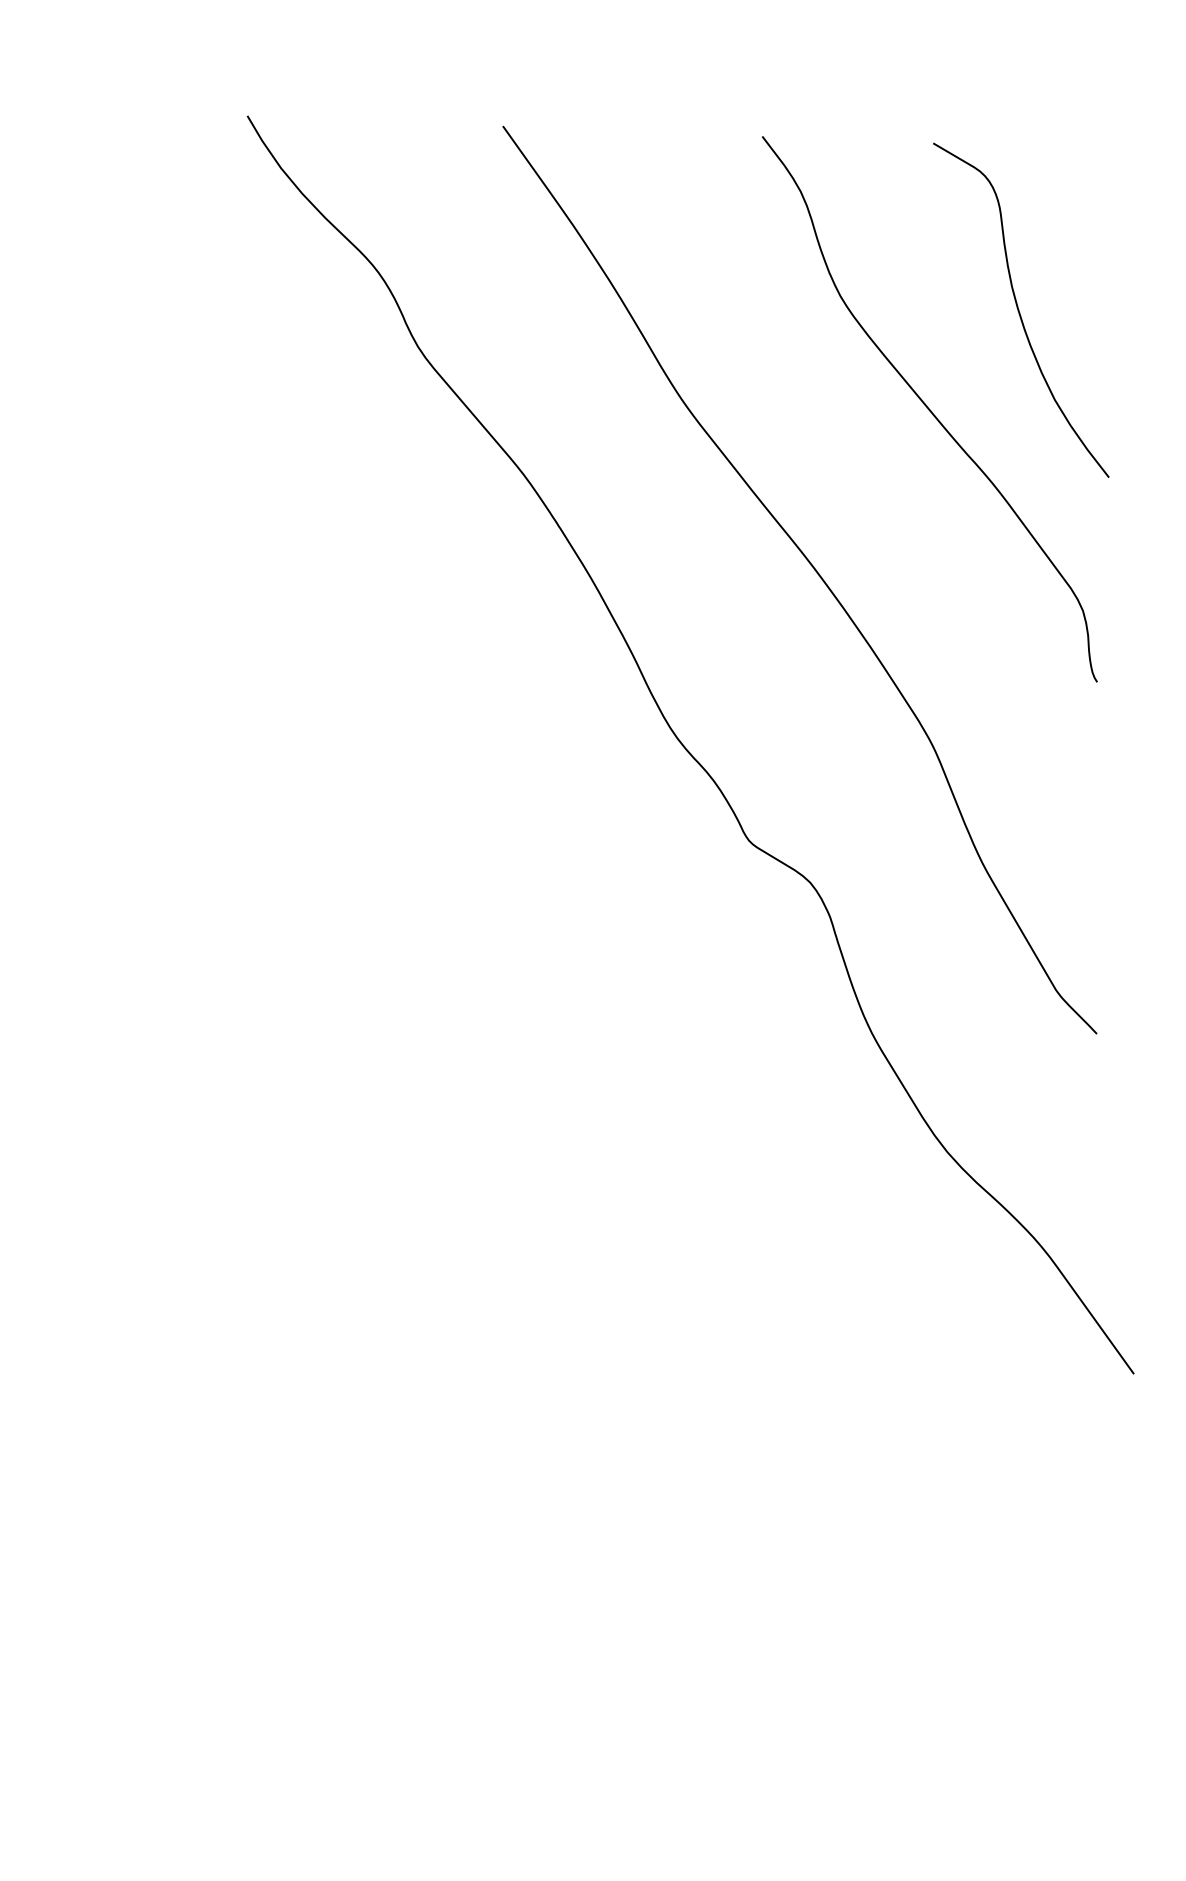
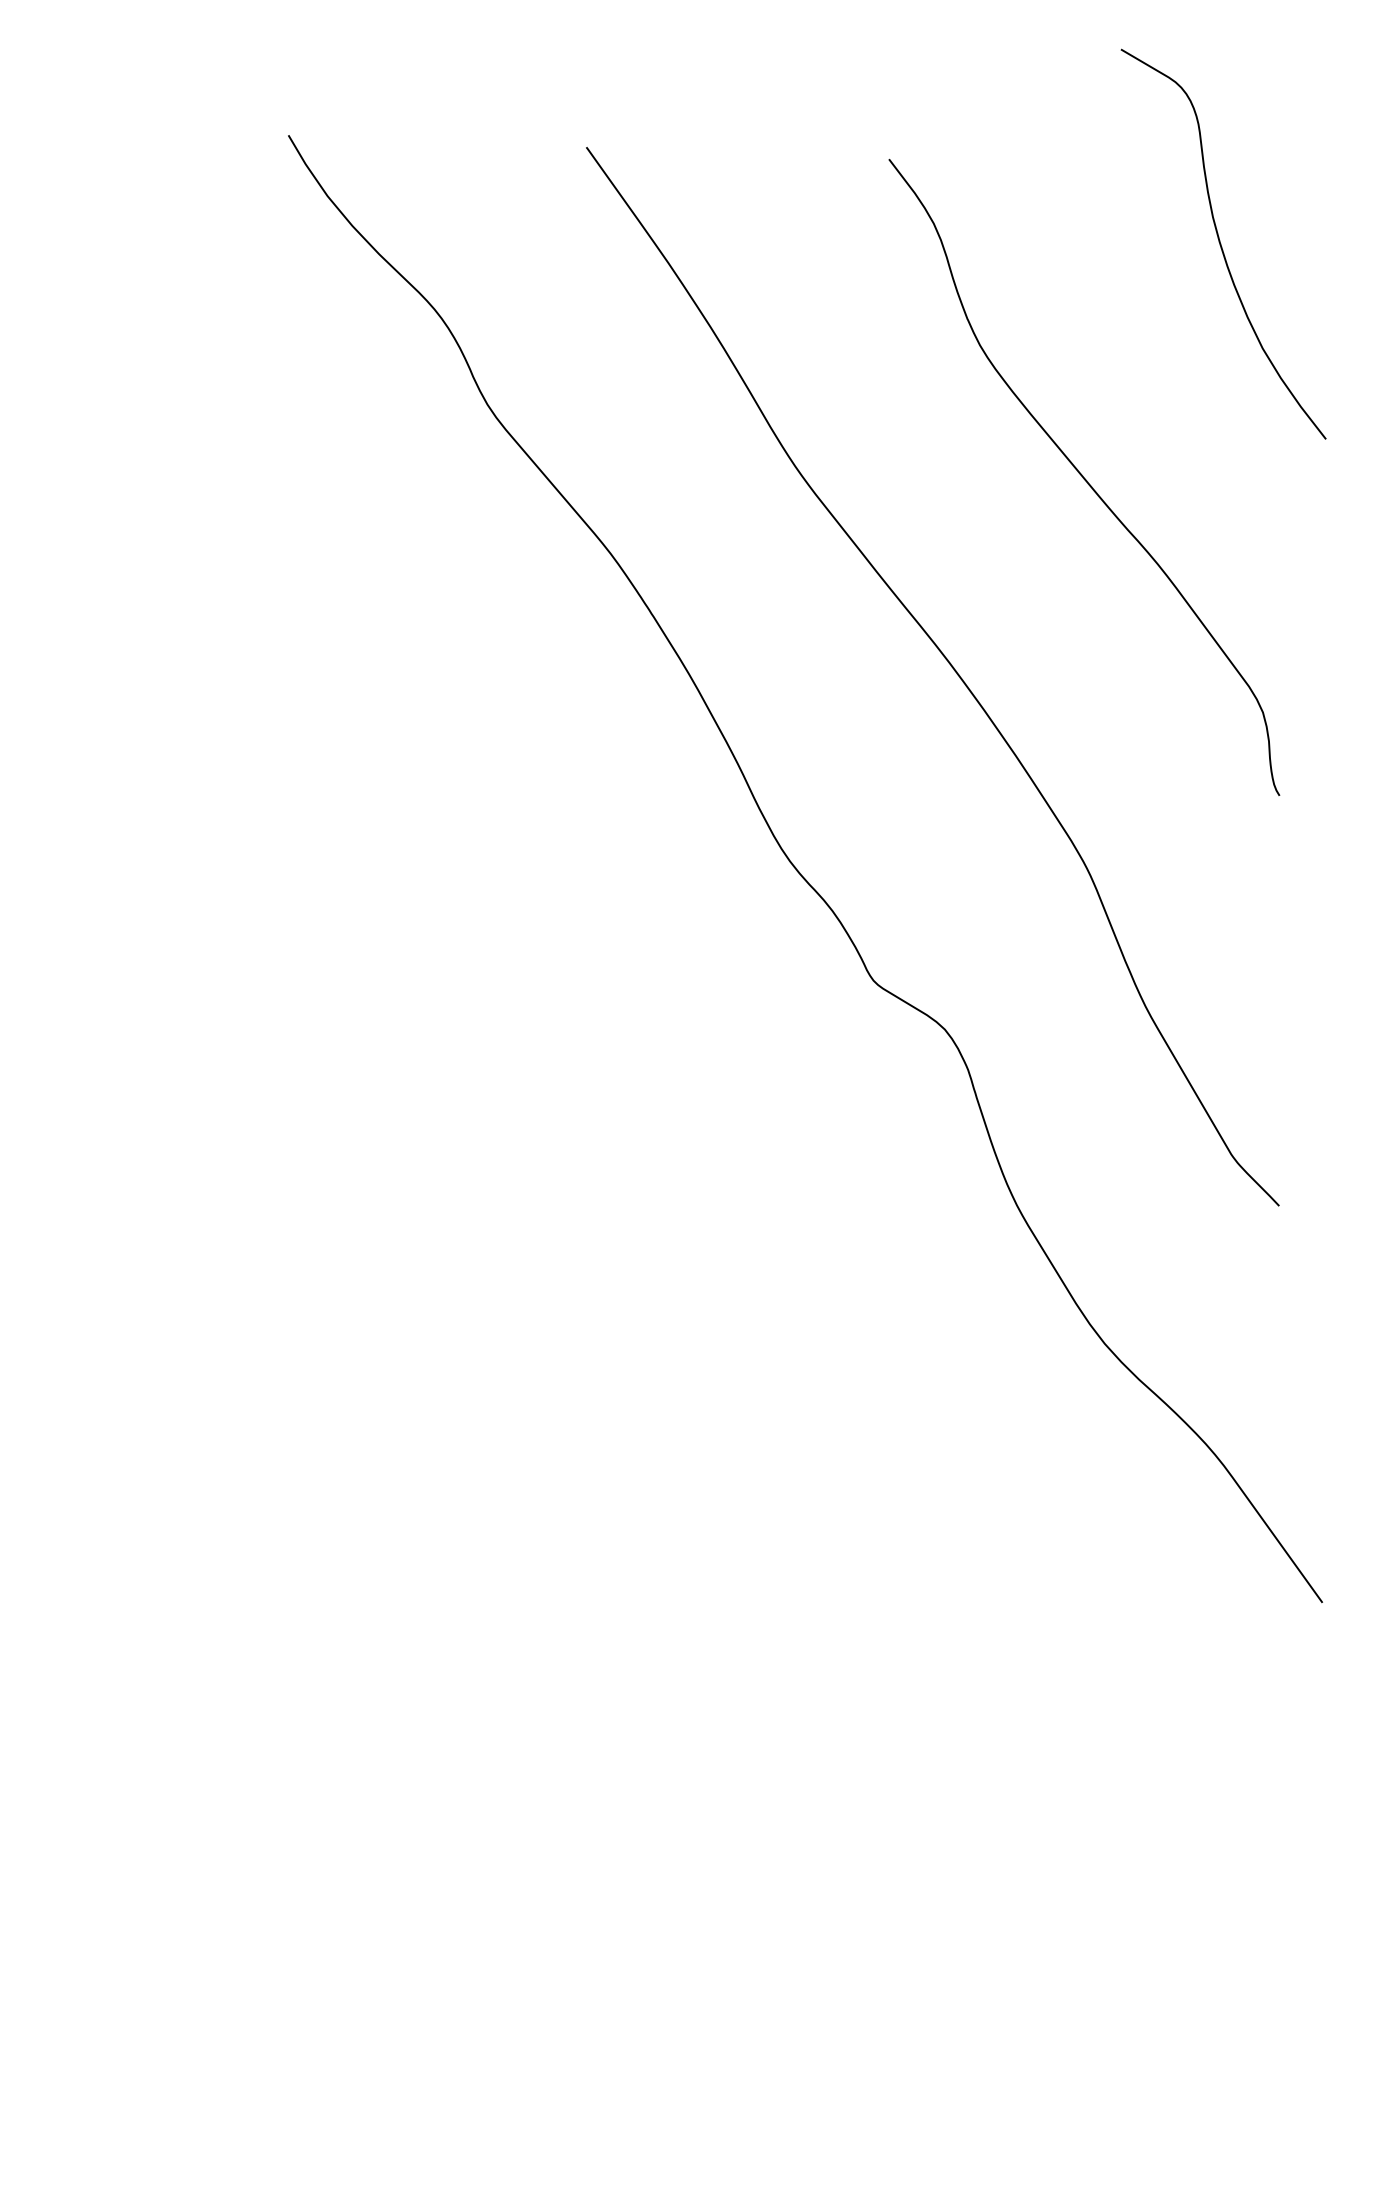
curve: (1019, 309) -> (1221, 243), moved

